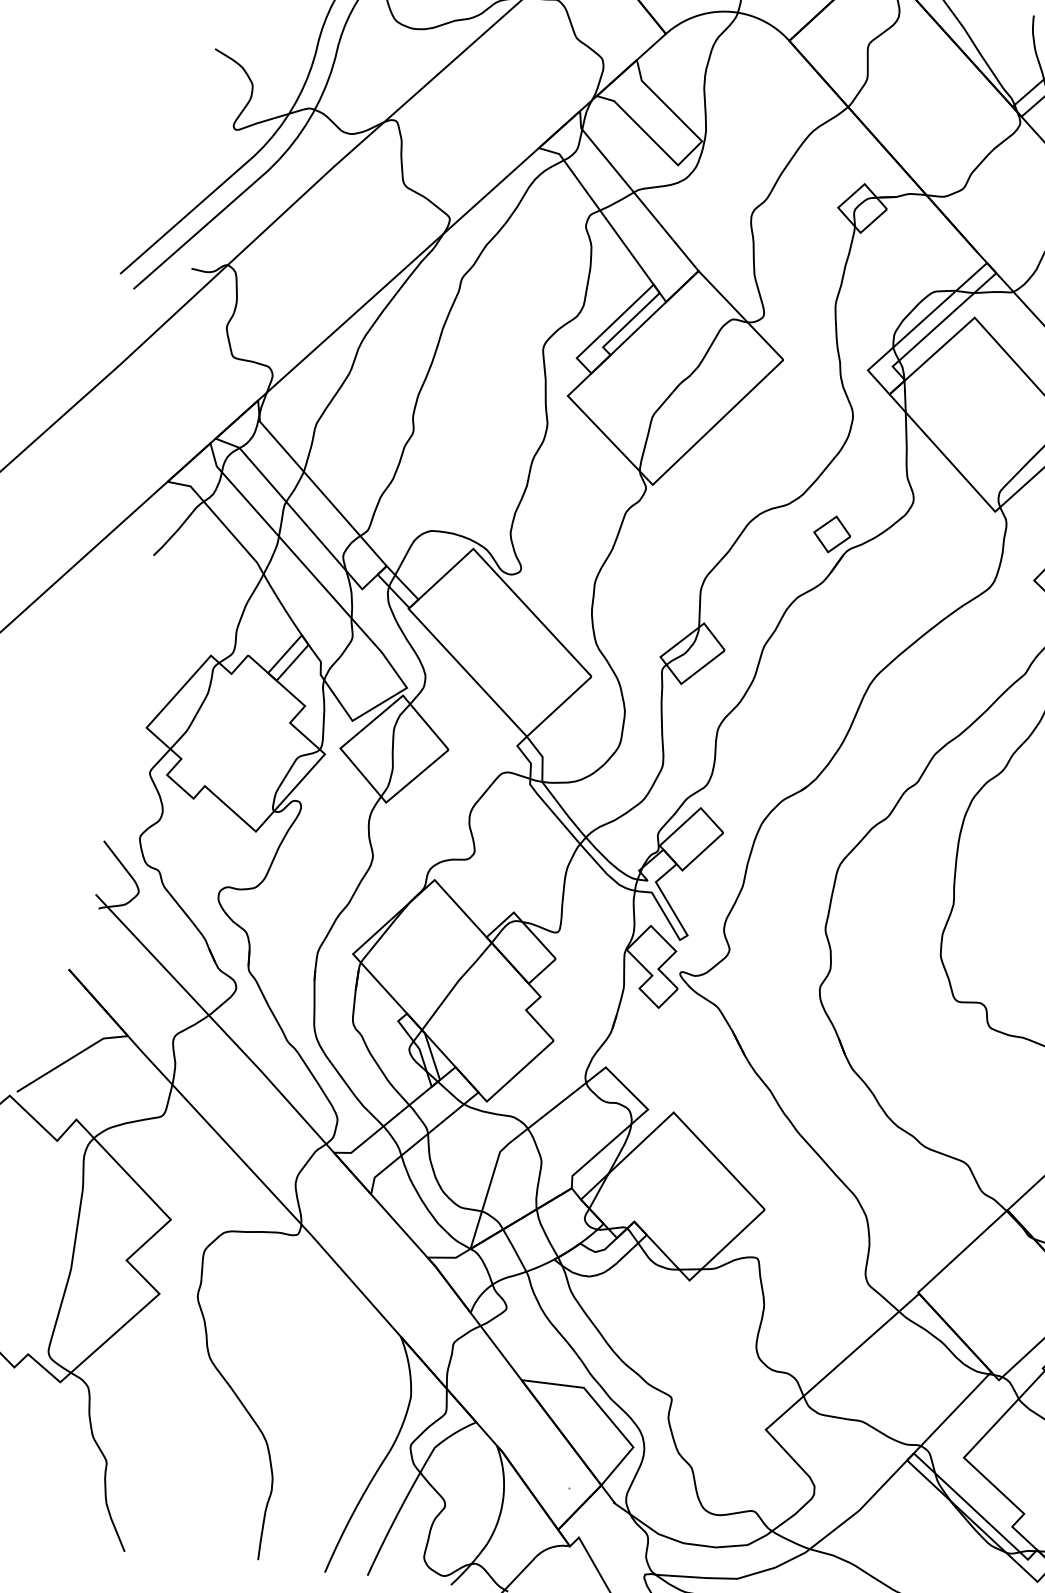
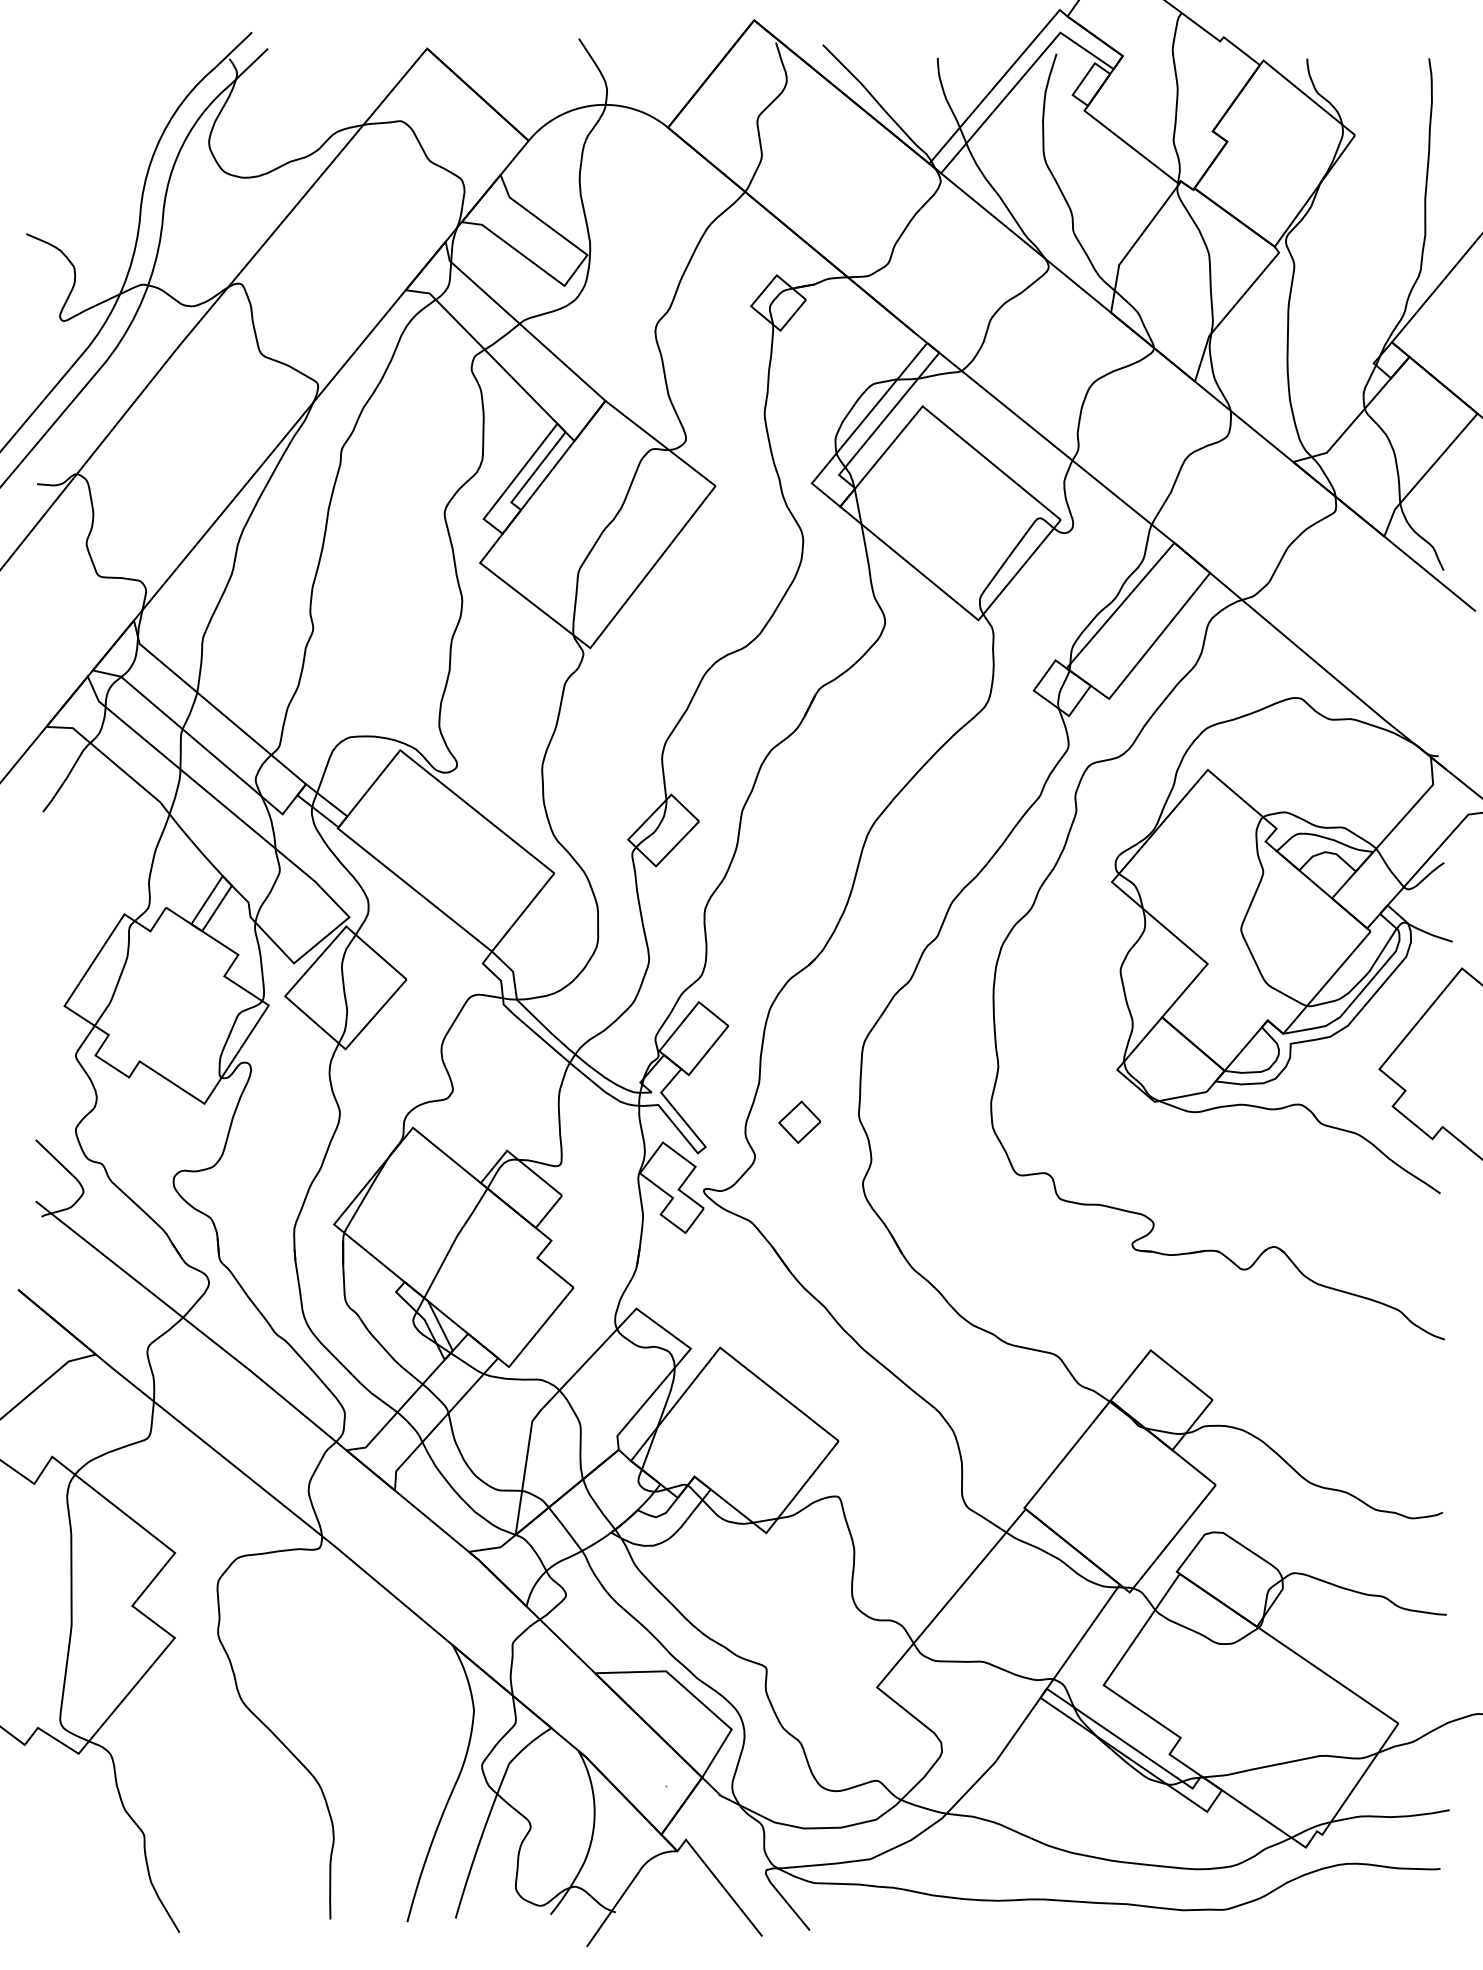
part: (832, 533) -> (799, 1121), moved

